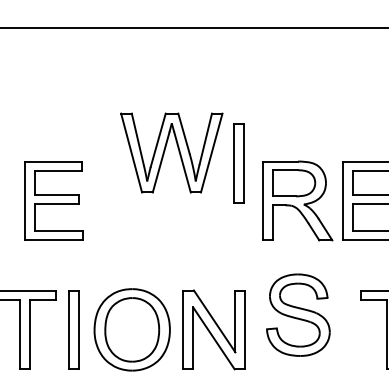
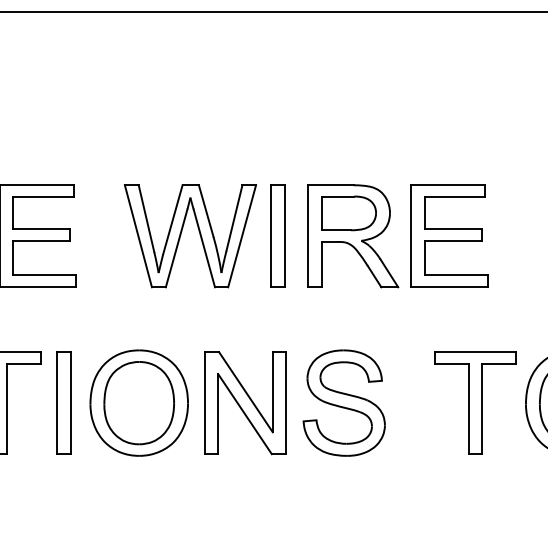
part: (164, 152) -> (181, 235), moved
part: (239, 162) -> (277, 235), moved
part: (297, 314) -> (343, 402), moved

